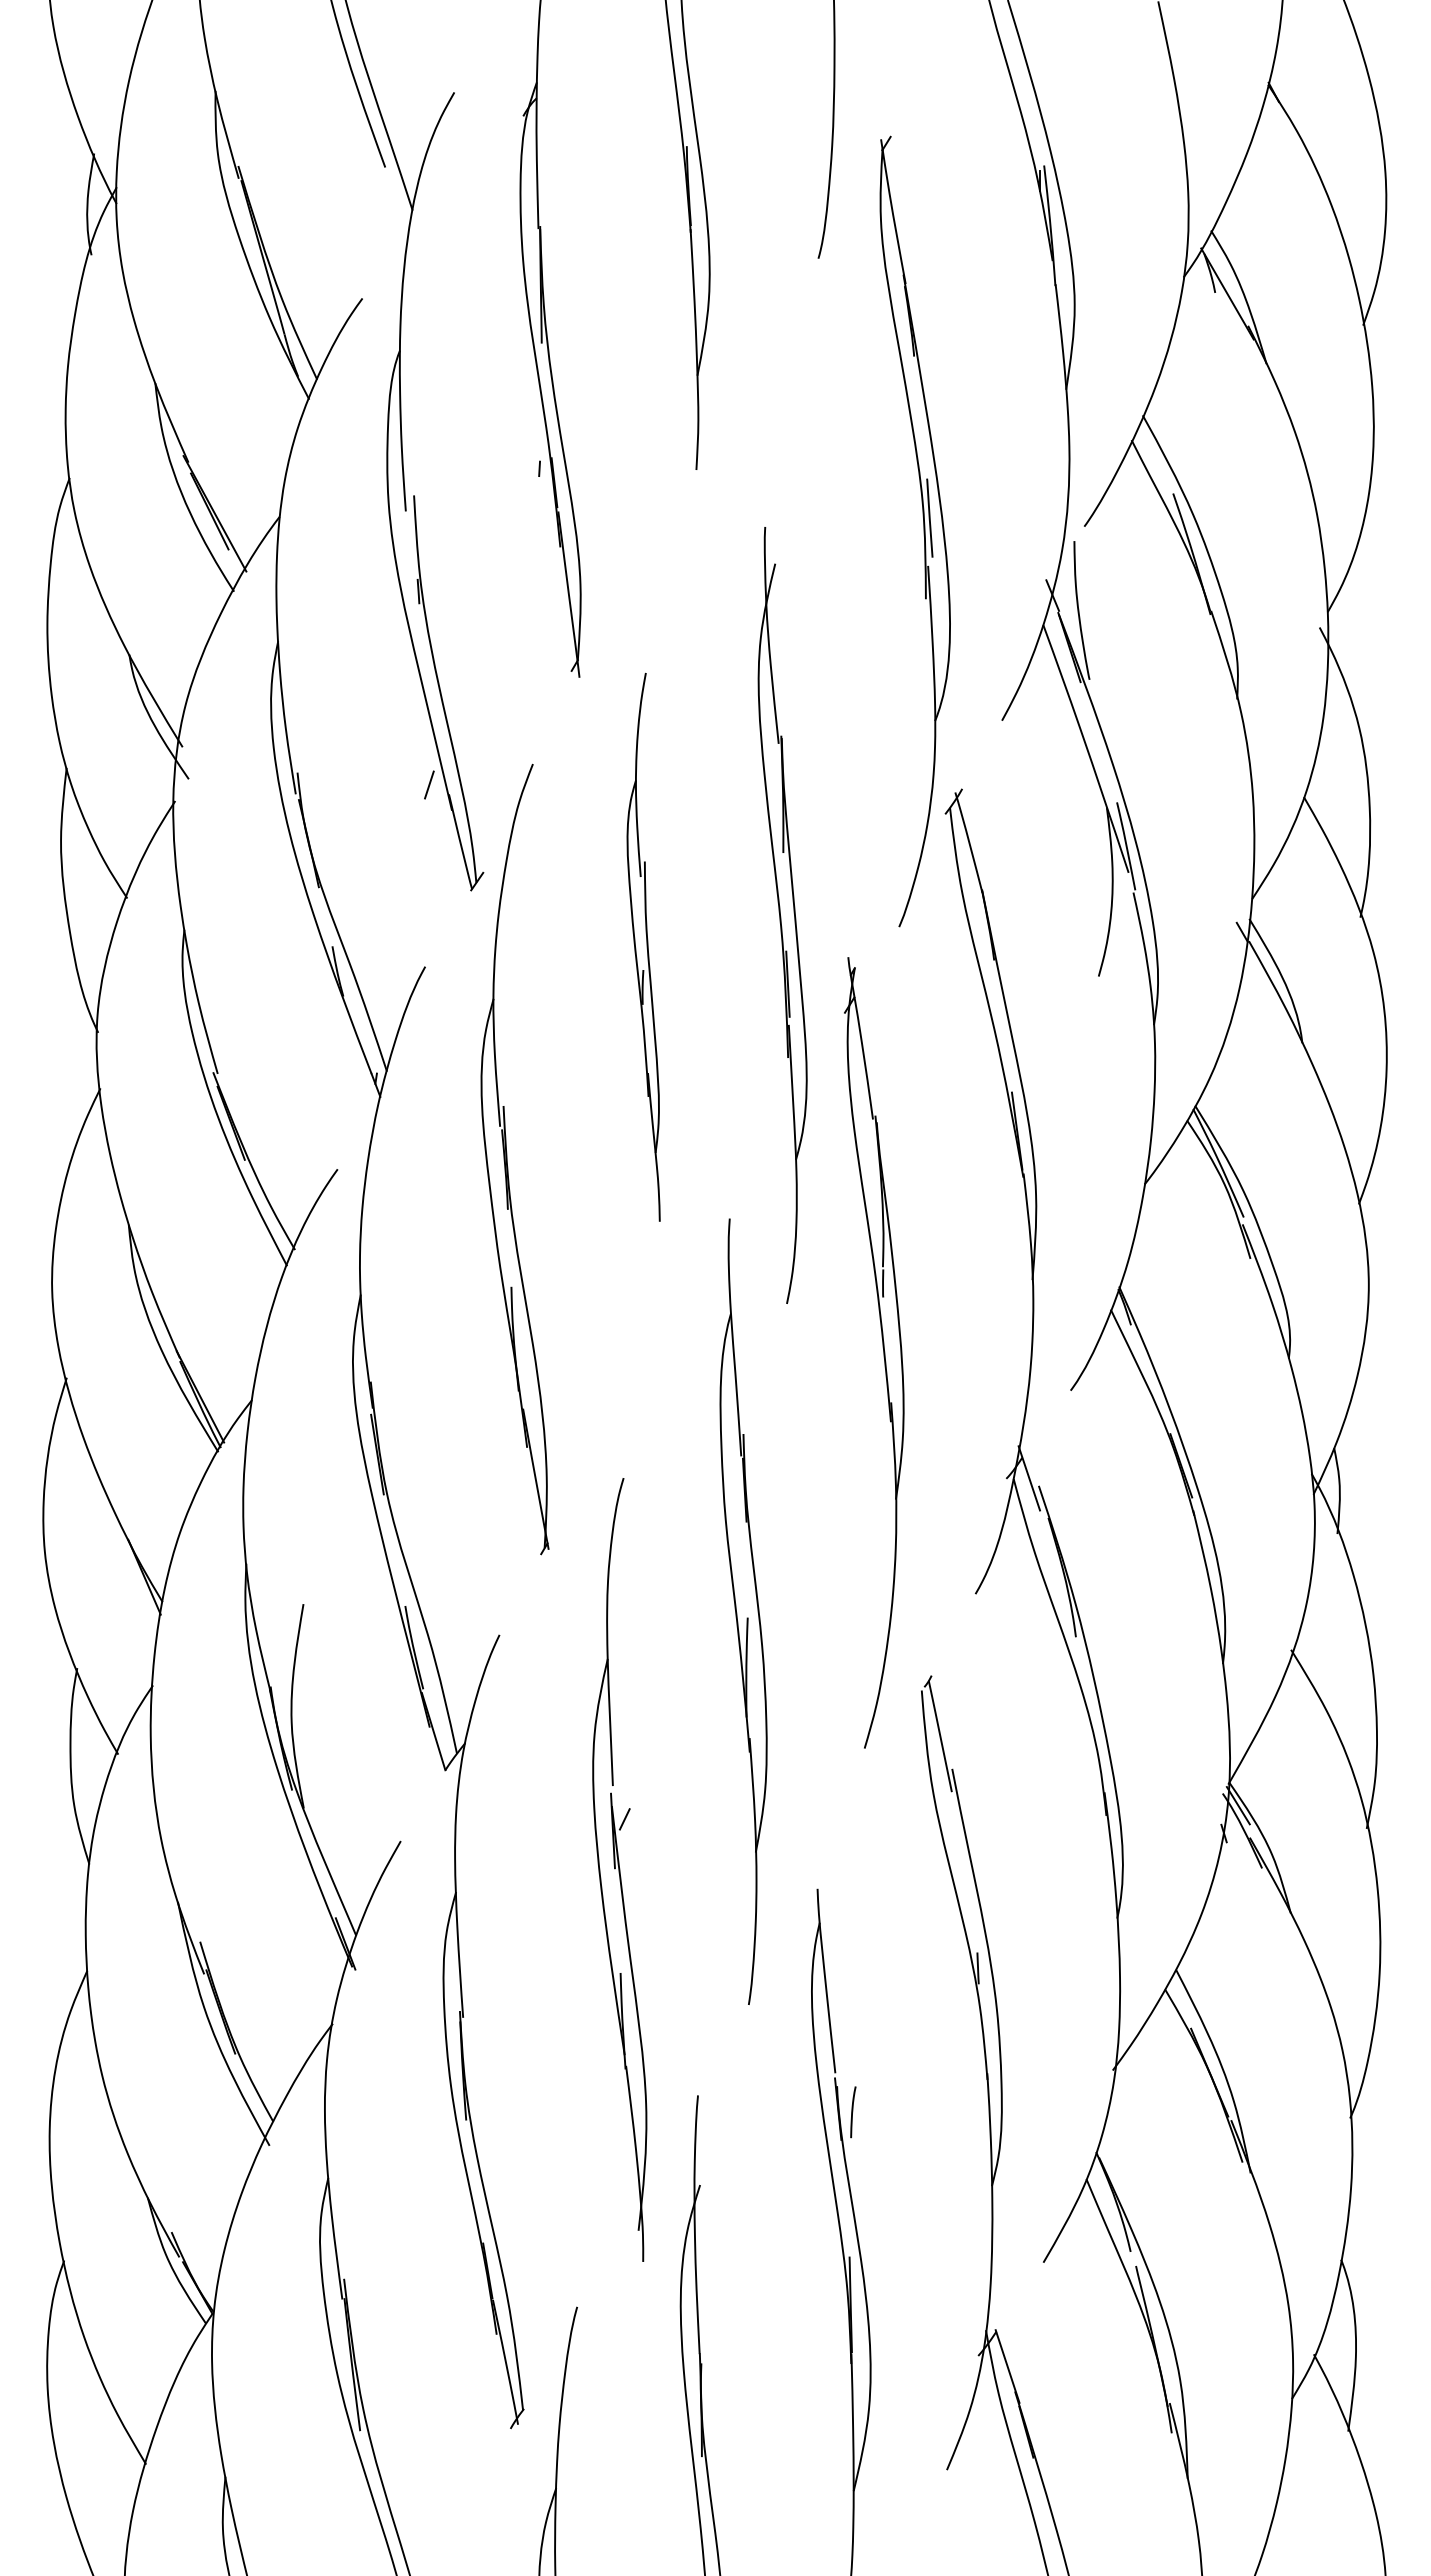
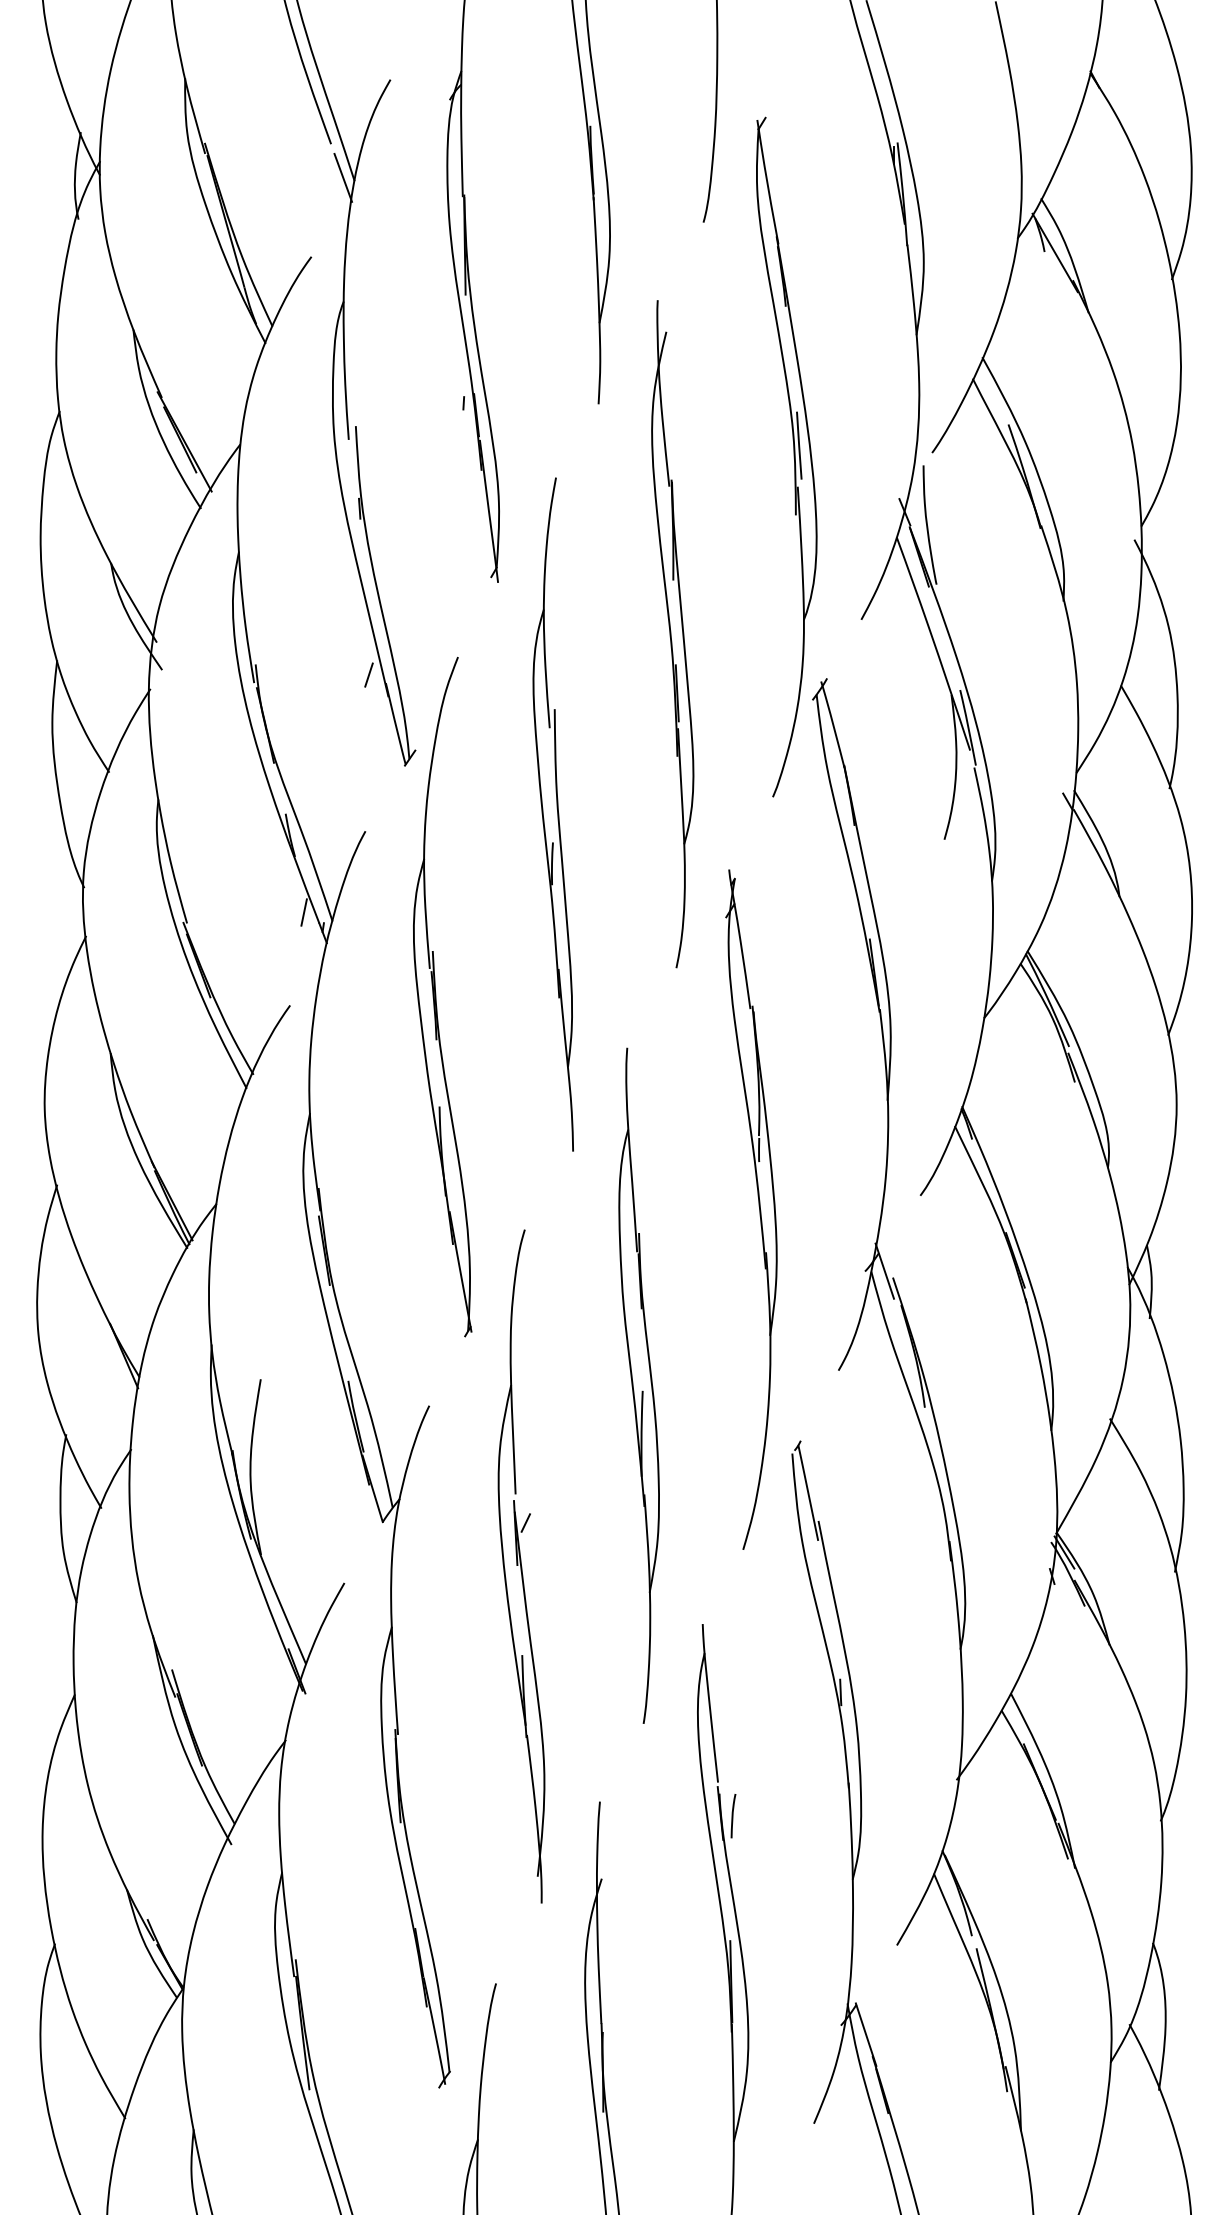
line: (399, 206) -> (343, 177), added
part: (782, 915) -> (672, 634), moved
part: (643, 947) -> (553, 814), size x1.43
line: (353, 1060) -> (303, 911), added
part: (883, 1352) -> (759, 1209), moved
part: (619, 1869) -> (521, 1566), moved

